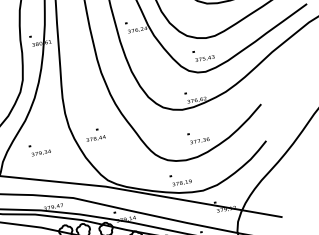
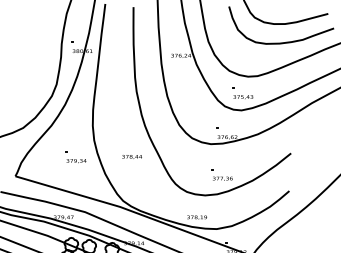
text: (95, 138) -> (131, 156), moved
part: (39, 149) -> (75, 157), moved

